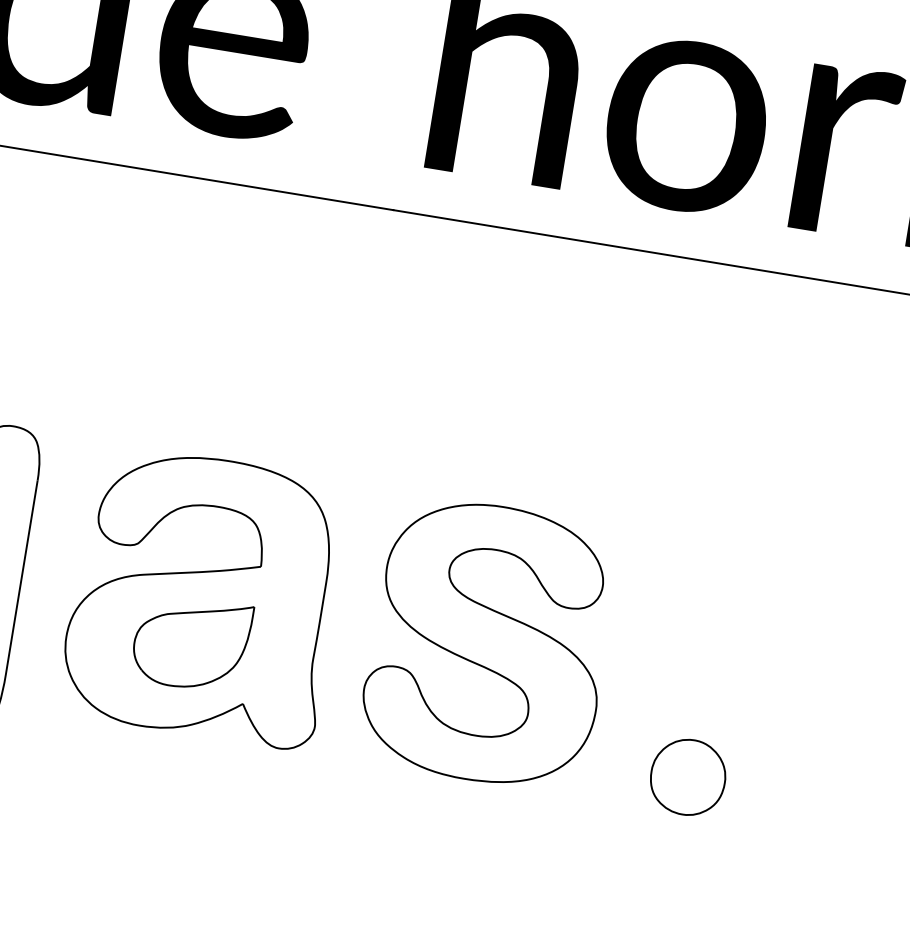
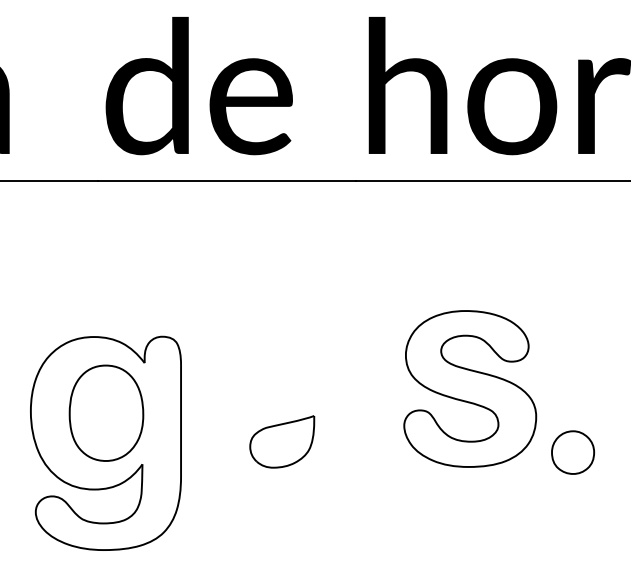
part: (203, 596) -> (284, 414), removed
part: (489, 643) -> (470, 388), moved
part: (687, 776) -> (572, 452), moved

